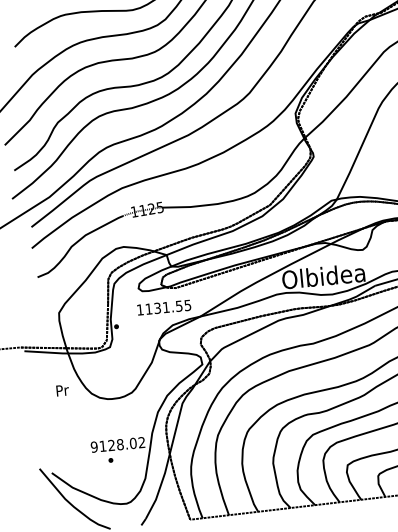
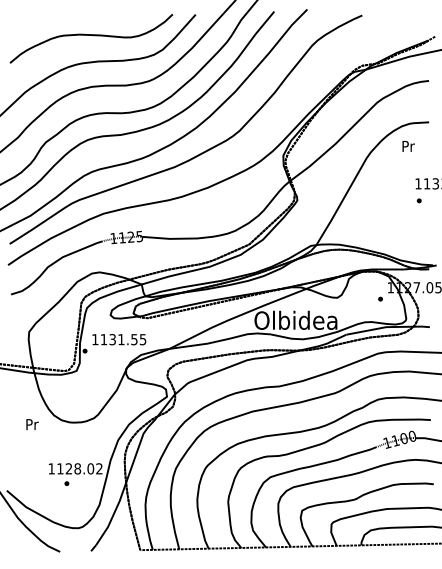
text: (164, 307) -> (119, 339), moved
text: (62, 390) -> (32, 424), moved
text: (94, 446) -> (51, 468), 9128.02 -> 1128.02

